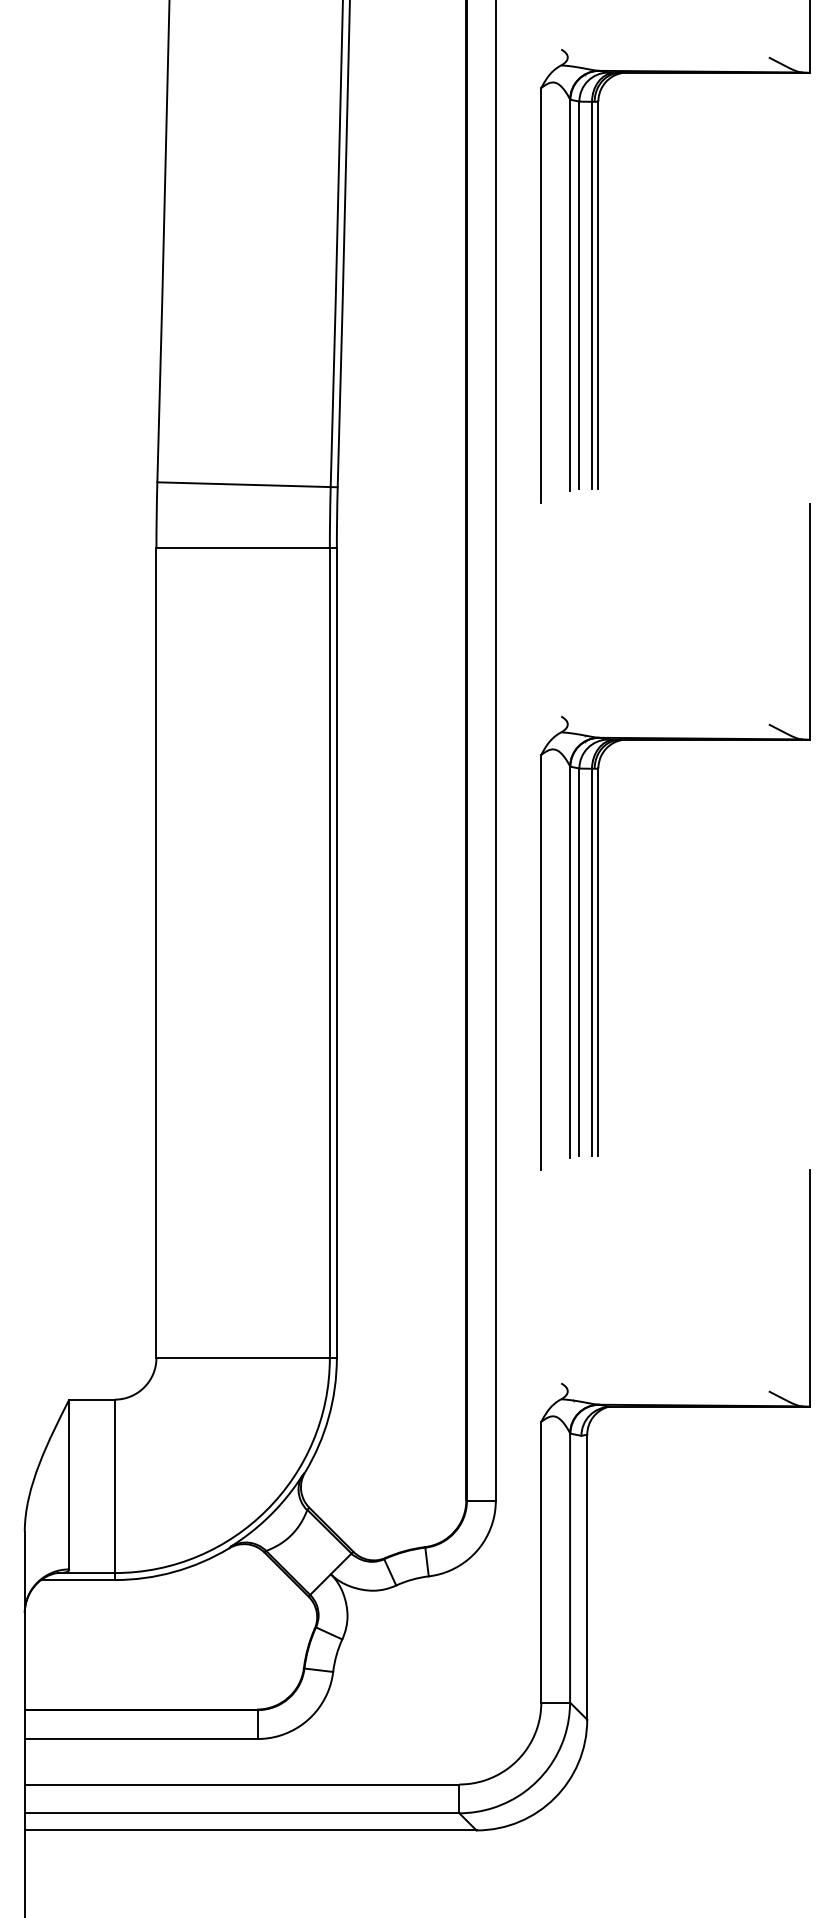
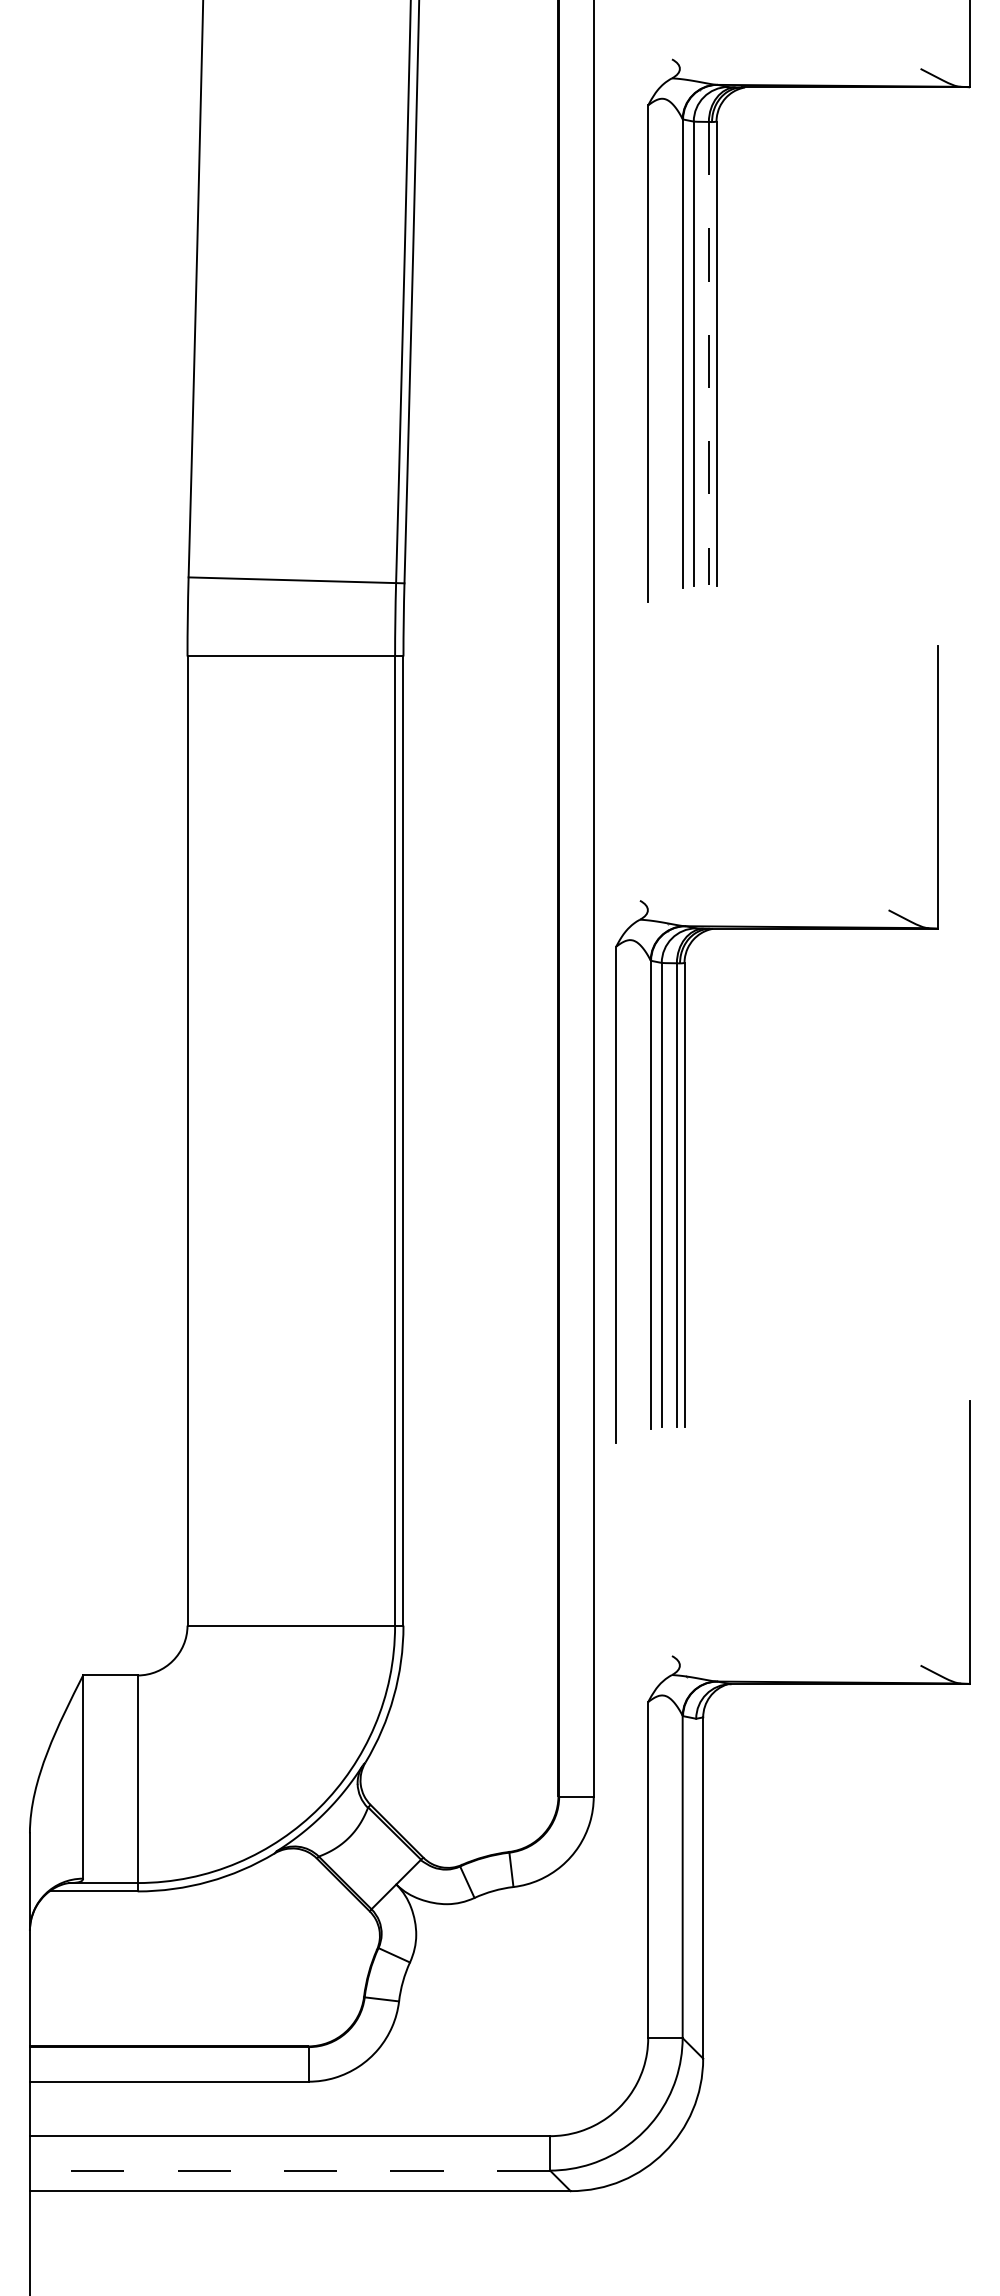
line: (591, 295) -> (708, 353), solid -> dashed
part: (599, 836) -> (685, 1044), moved
line: (241, 1813) -> (289, 2170), solid -> dashed

